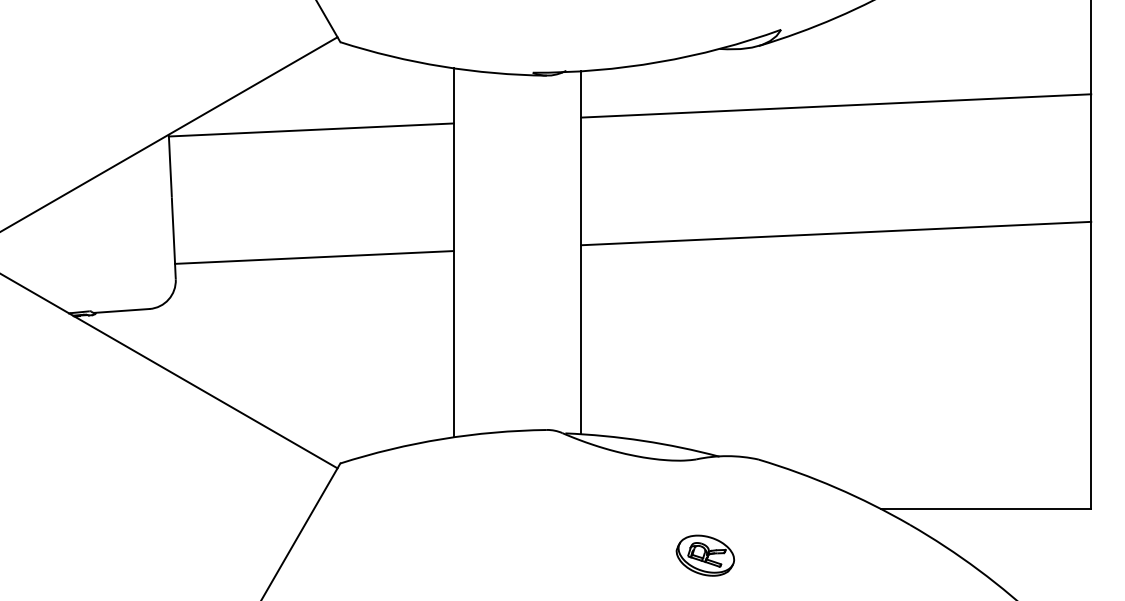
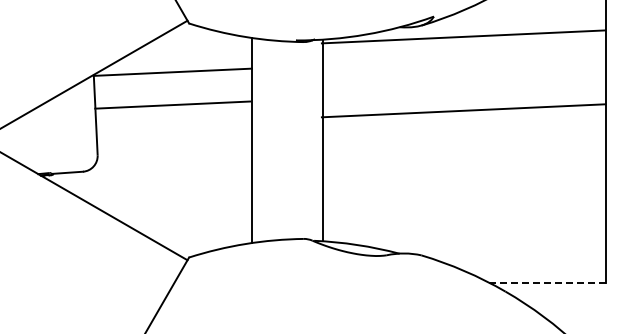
line: (836, 105) -> (463, 36), moved
line: (836, 232) -> (463, 110), moved
line: (314, 256) -> (172, 104), moved
line: (985, 508) -> (547, 282), solid -> dashed
part: (704, 555) -> (391, 308), removed

